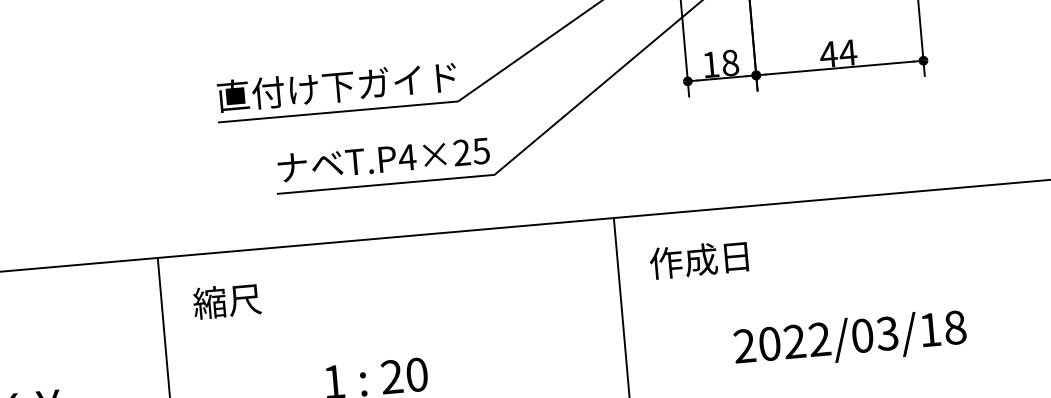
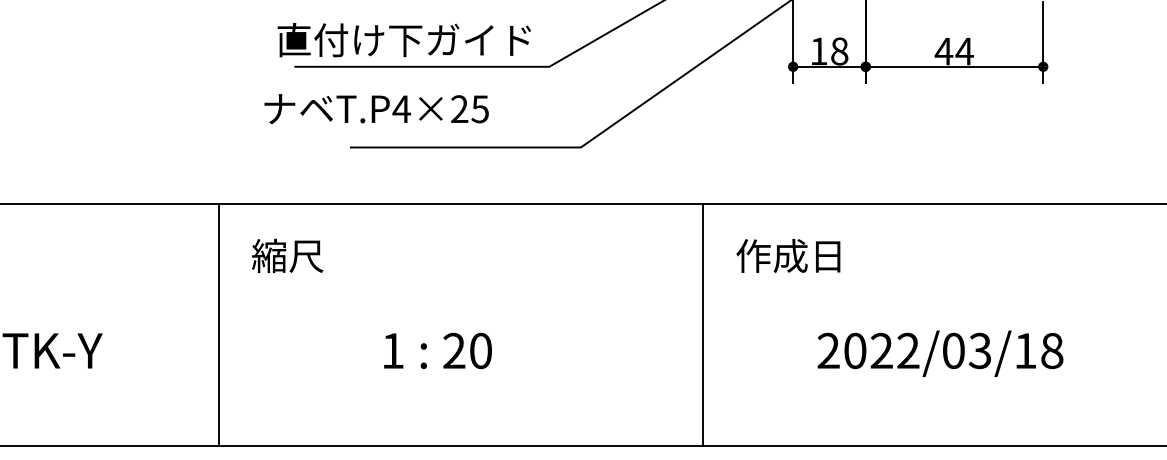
text: (336, 87) -> (403, 40), moved
text: (383, 159) -> (376, 109), moved

